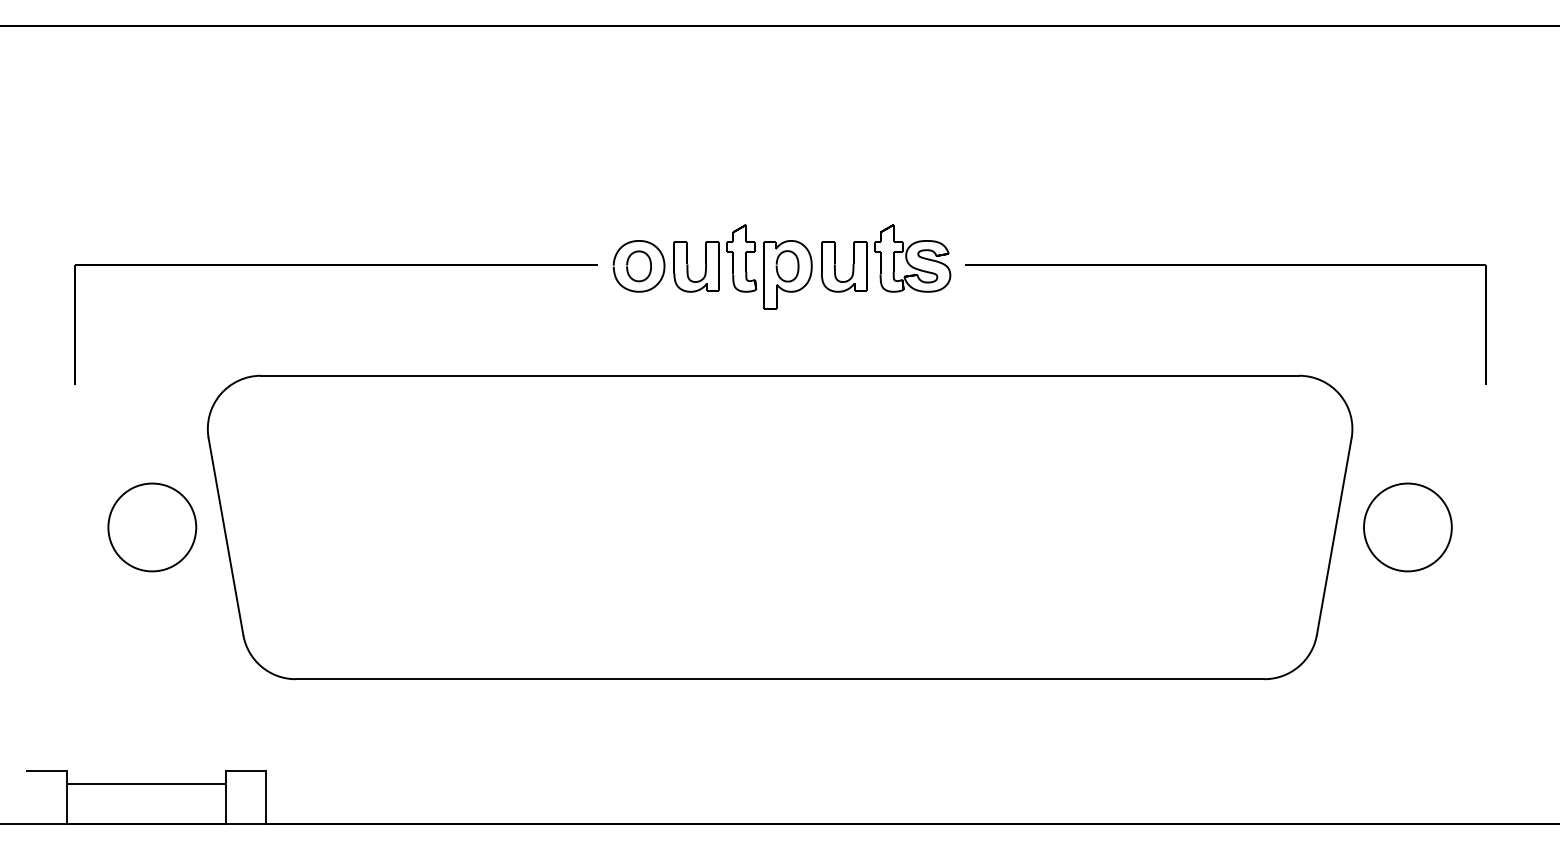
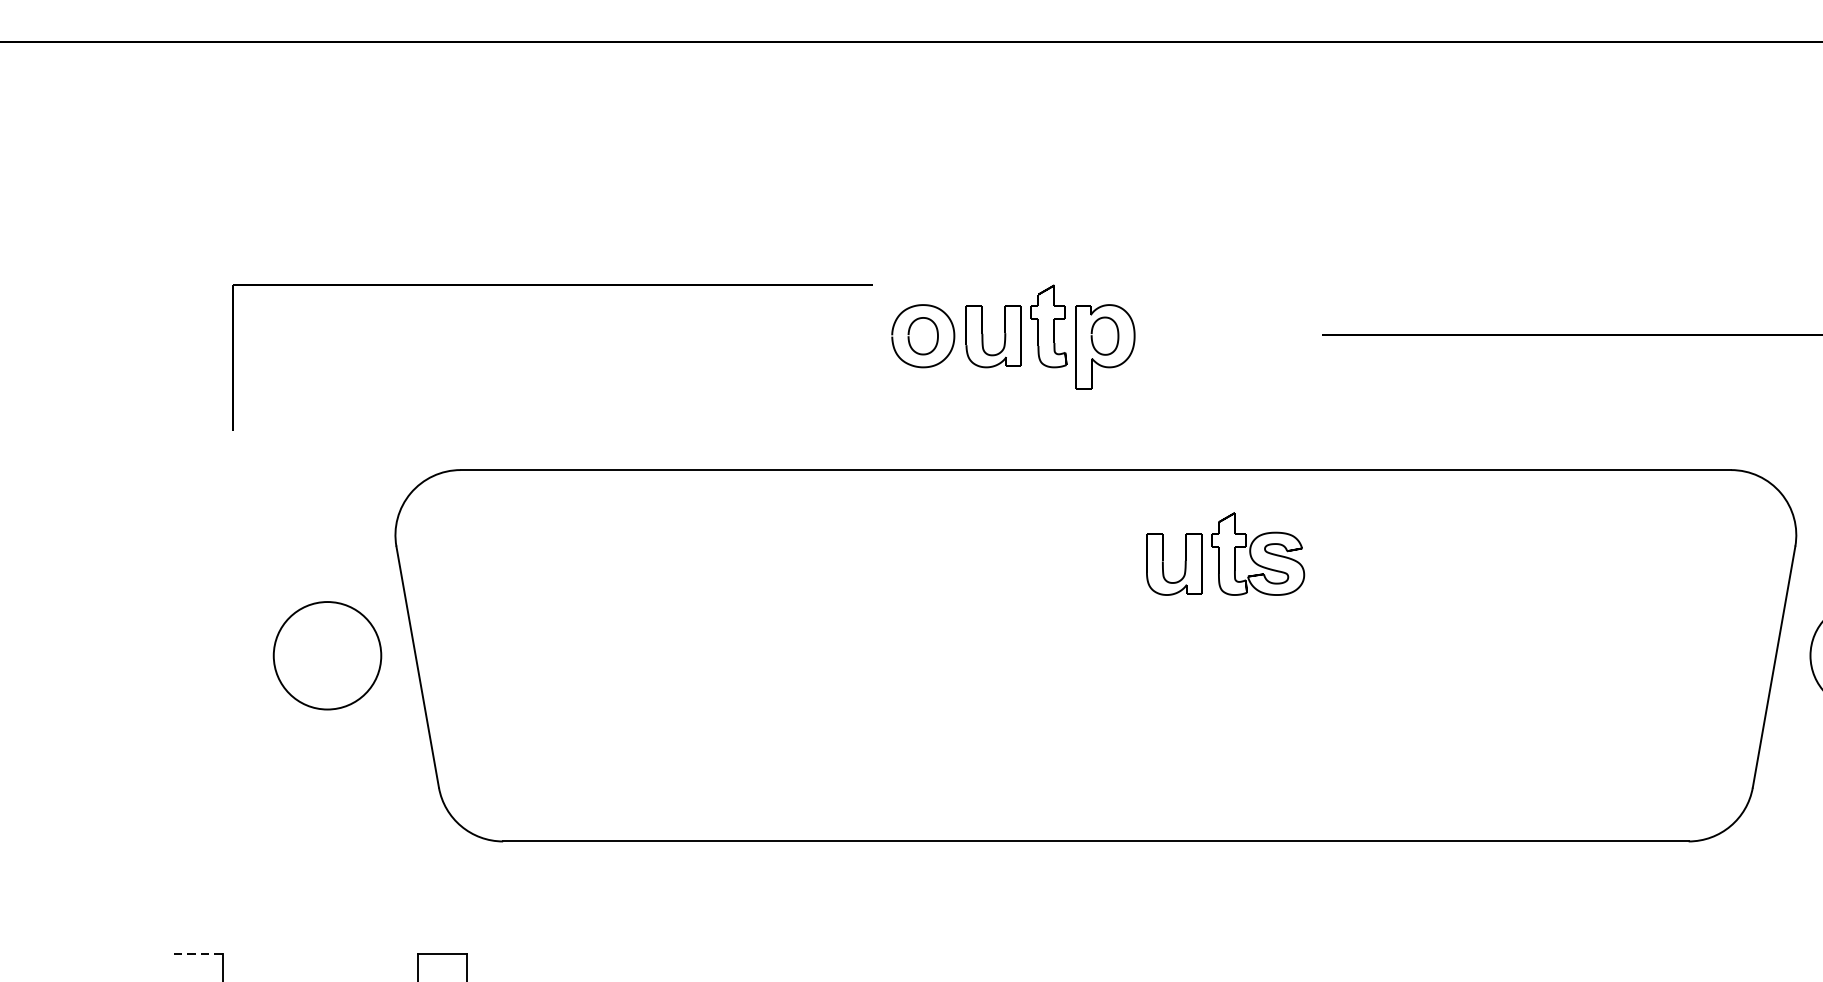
part: (886, 258) -> (1226, 554), moved
part: (335, 265) -> (551, 284), moved
line: (46, 771) -> (198, 954), solid -> dashed
line: (146, 784) -> (320, 970), removed

